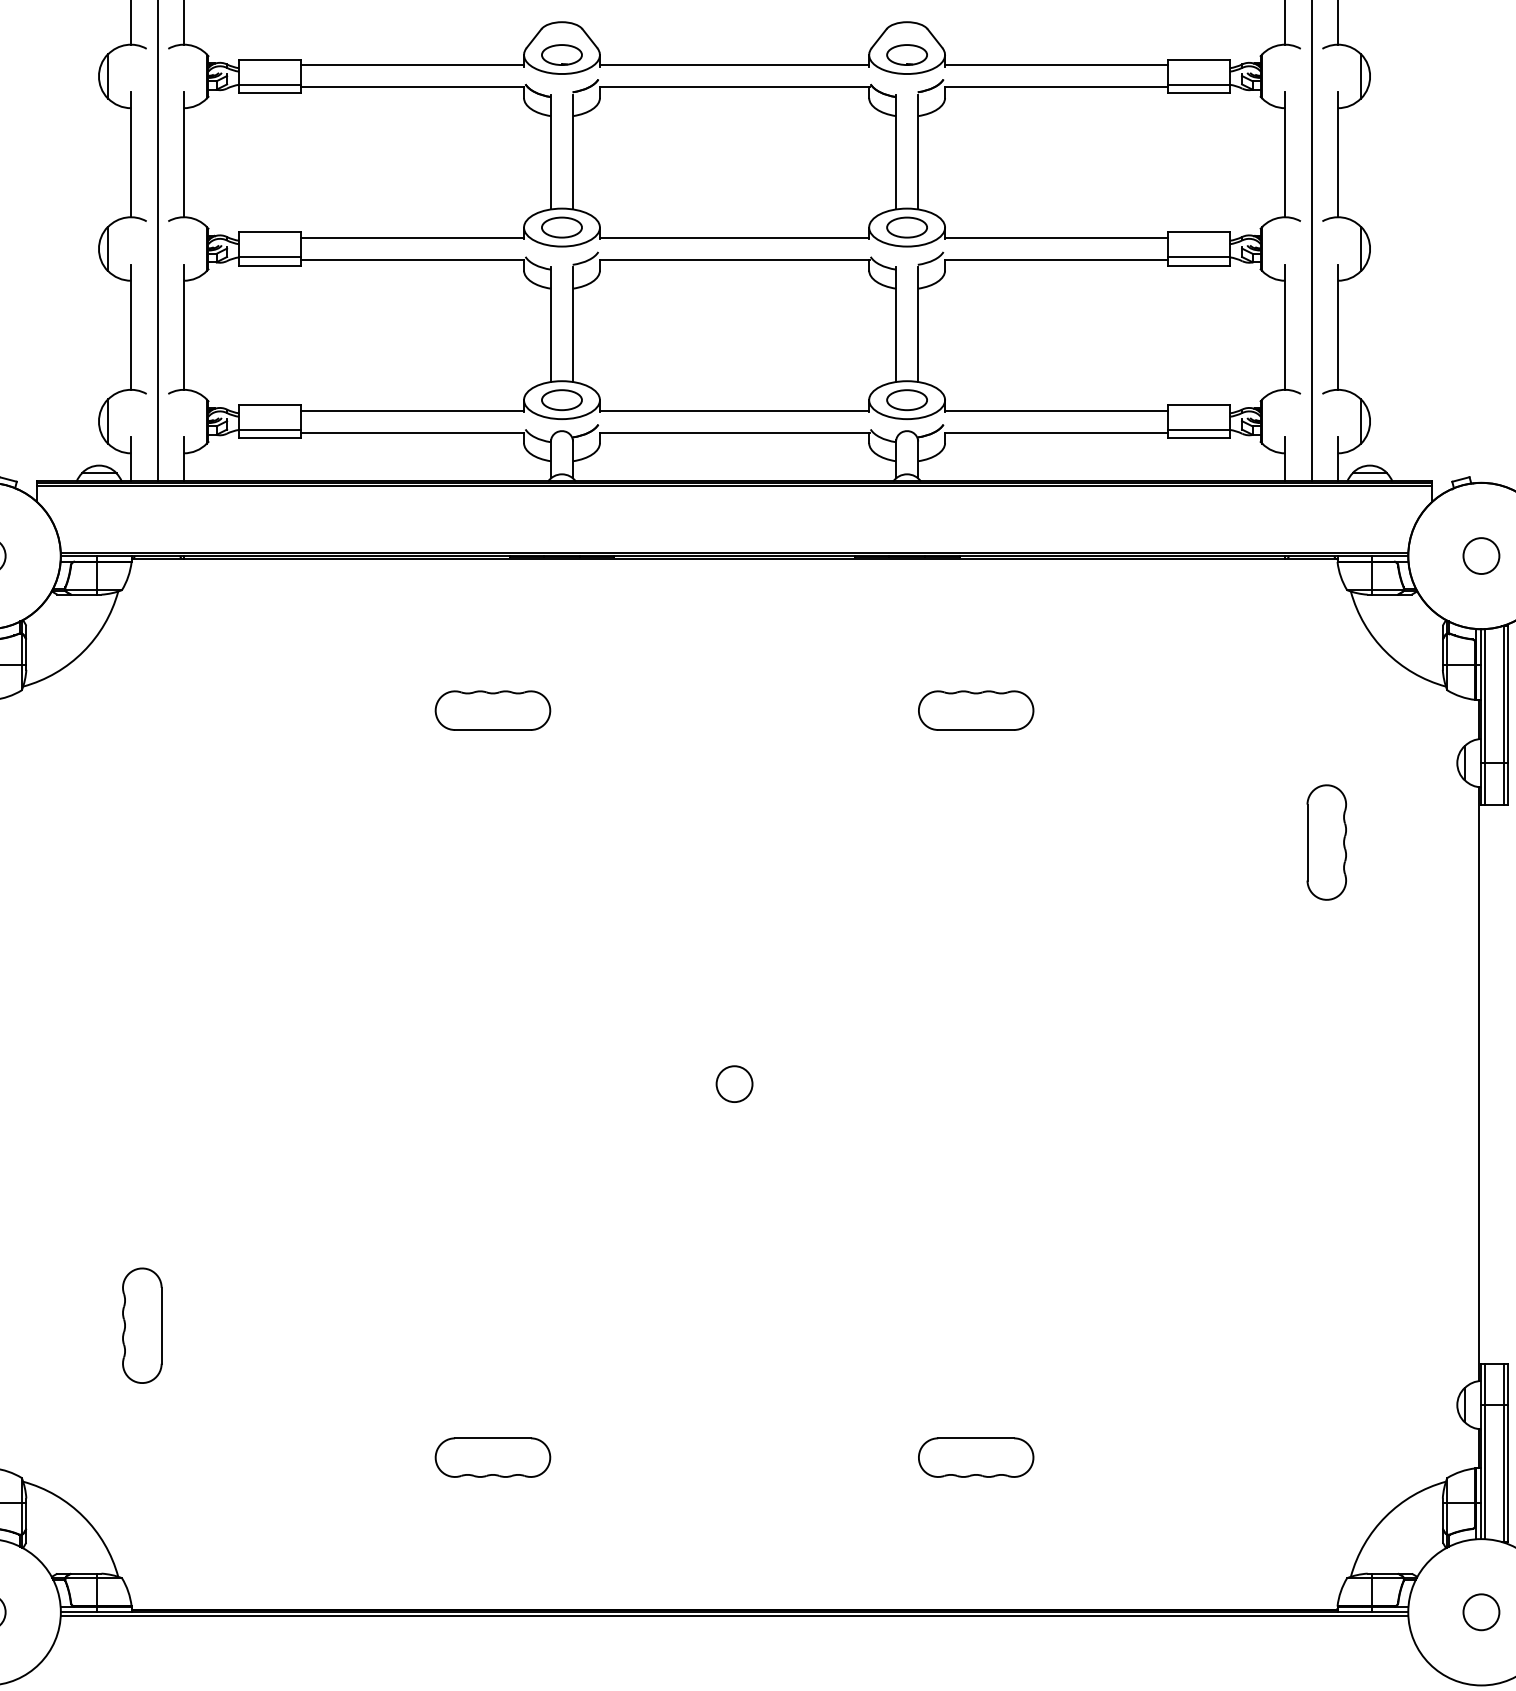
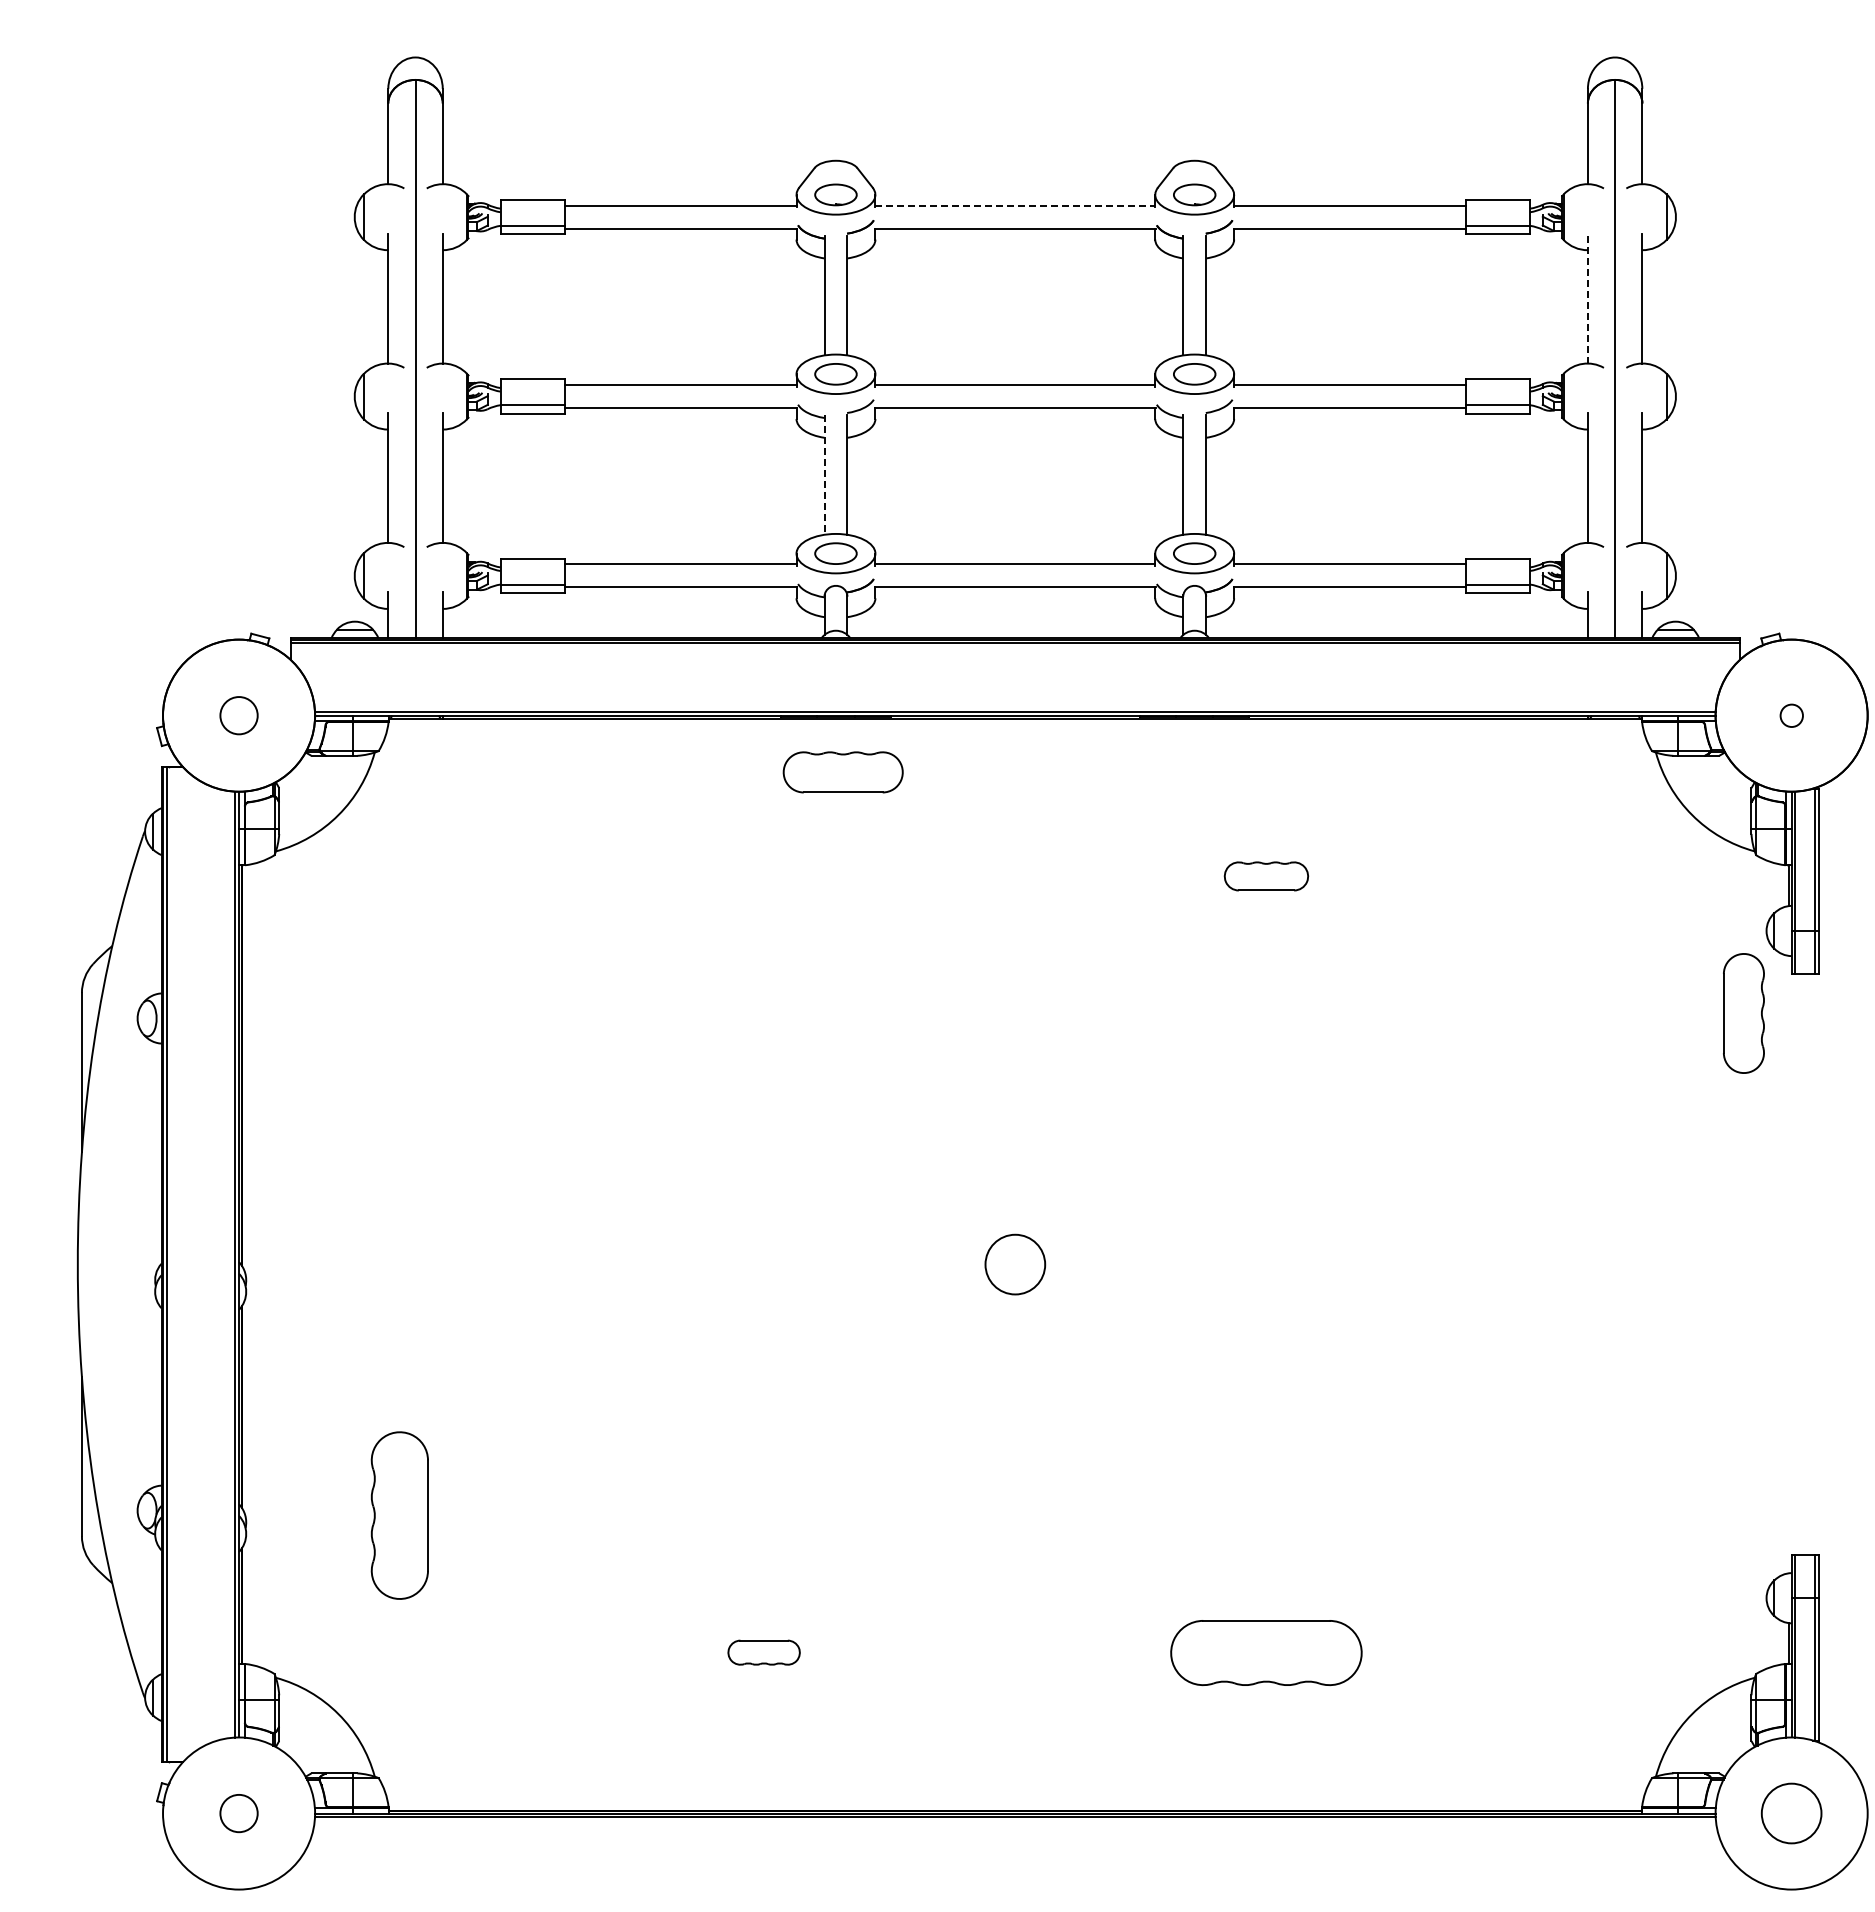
line: (734, 65) -> (1015, 205), solid -> dashed
line: (1285, 154) -> (1587, 298), solid -> dashed
line: (550, 324) -> (824, 475), solid -> dashed
circle: (1481, 555) -> (1791, 715), size x0.6
part: (492, 710) -> (842, 772), moved
part: (976, 710) -> (1266, 876), size x0.7
part: (1326, 842) -> (1743, 1013), moved
circle: (734, 1084) -> (1015, 1264), size x1.6
line: (1478, 1084) -> (1788, 1264), removed
part: (142, 1325) -> (399, 1515), size x1.4
part: (492, 1457) -> (763, 1652), size x0.6
part: (976, 1457) -> (1266, 1652), size x1.6
circle: (1481, 1612) -> (1791, 1813), size x1.6

